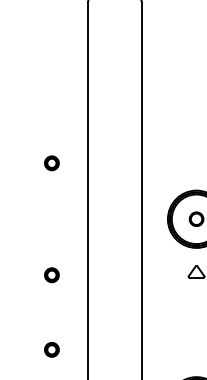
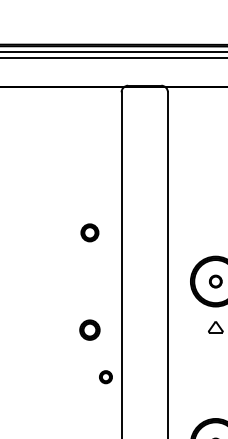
part: (51, 162) -> (89, 232), size x1.4
part: (51, 275) -> (89, 330), size x1.6
part: (51, 350) -> (105, 377), moved

